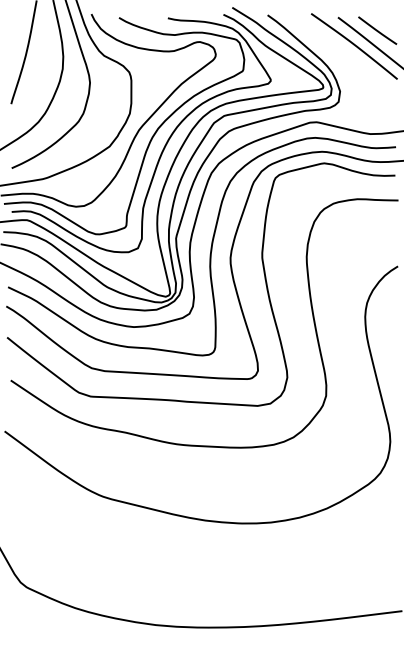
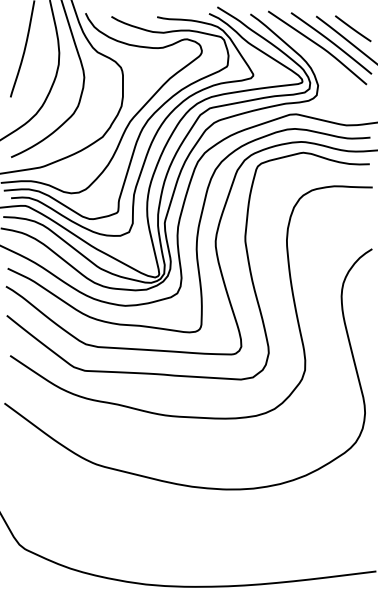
curve: (340, 49) -> (318, 46), added

